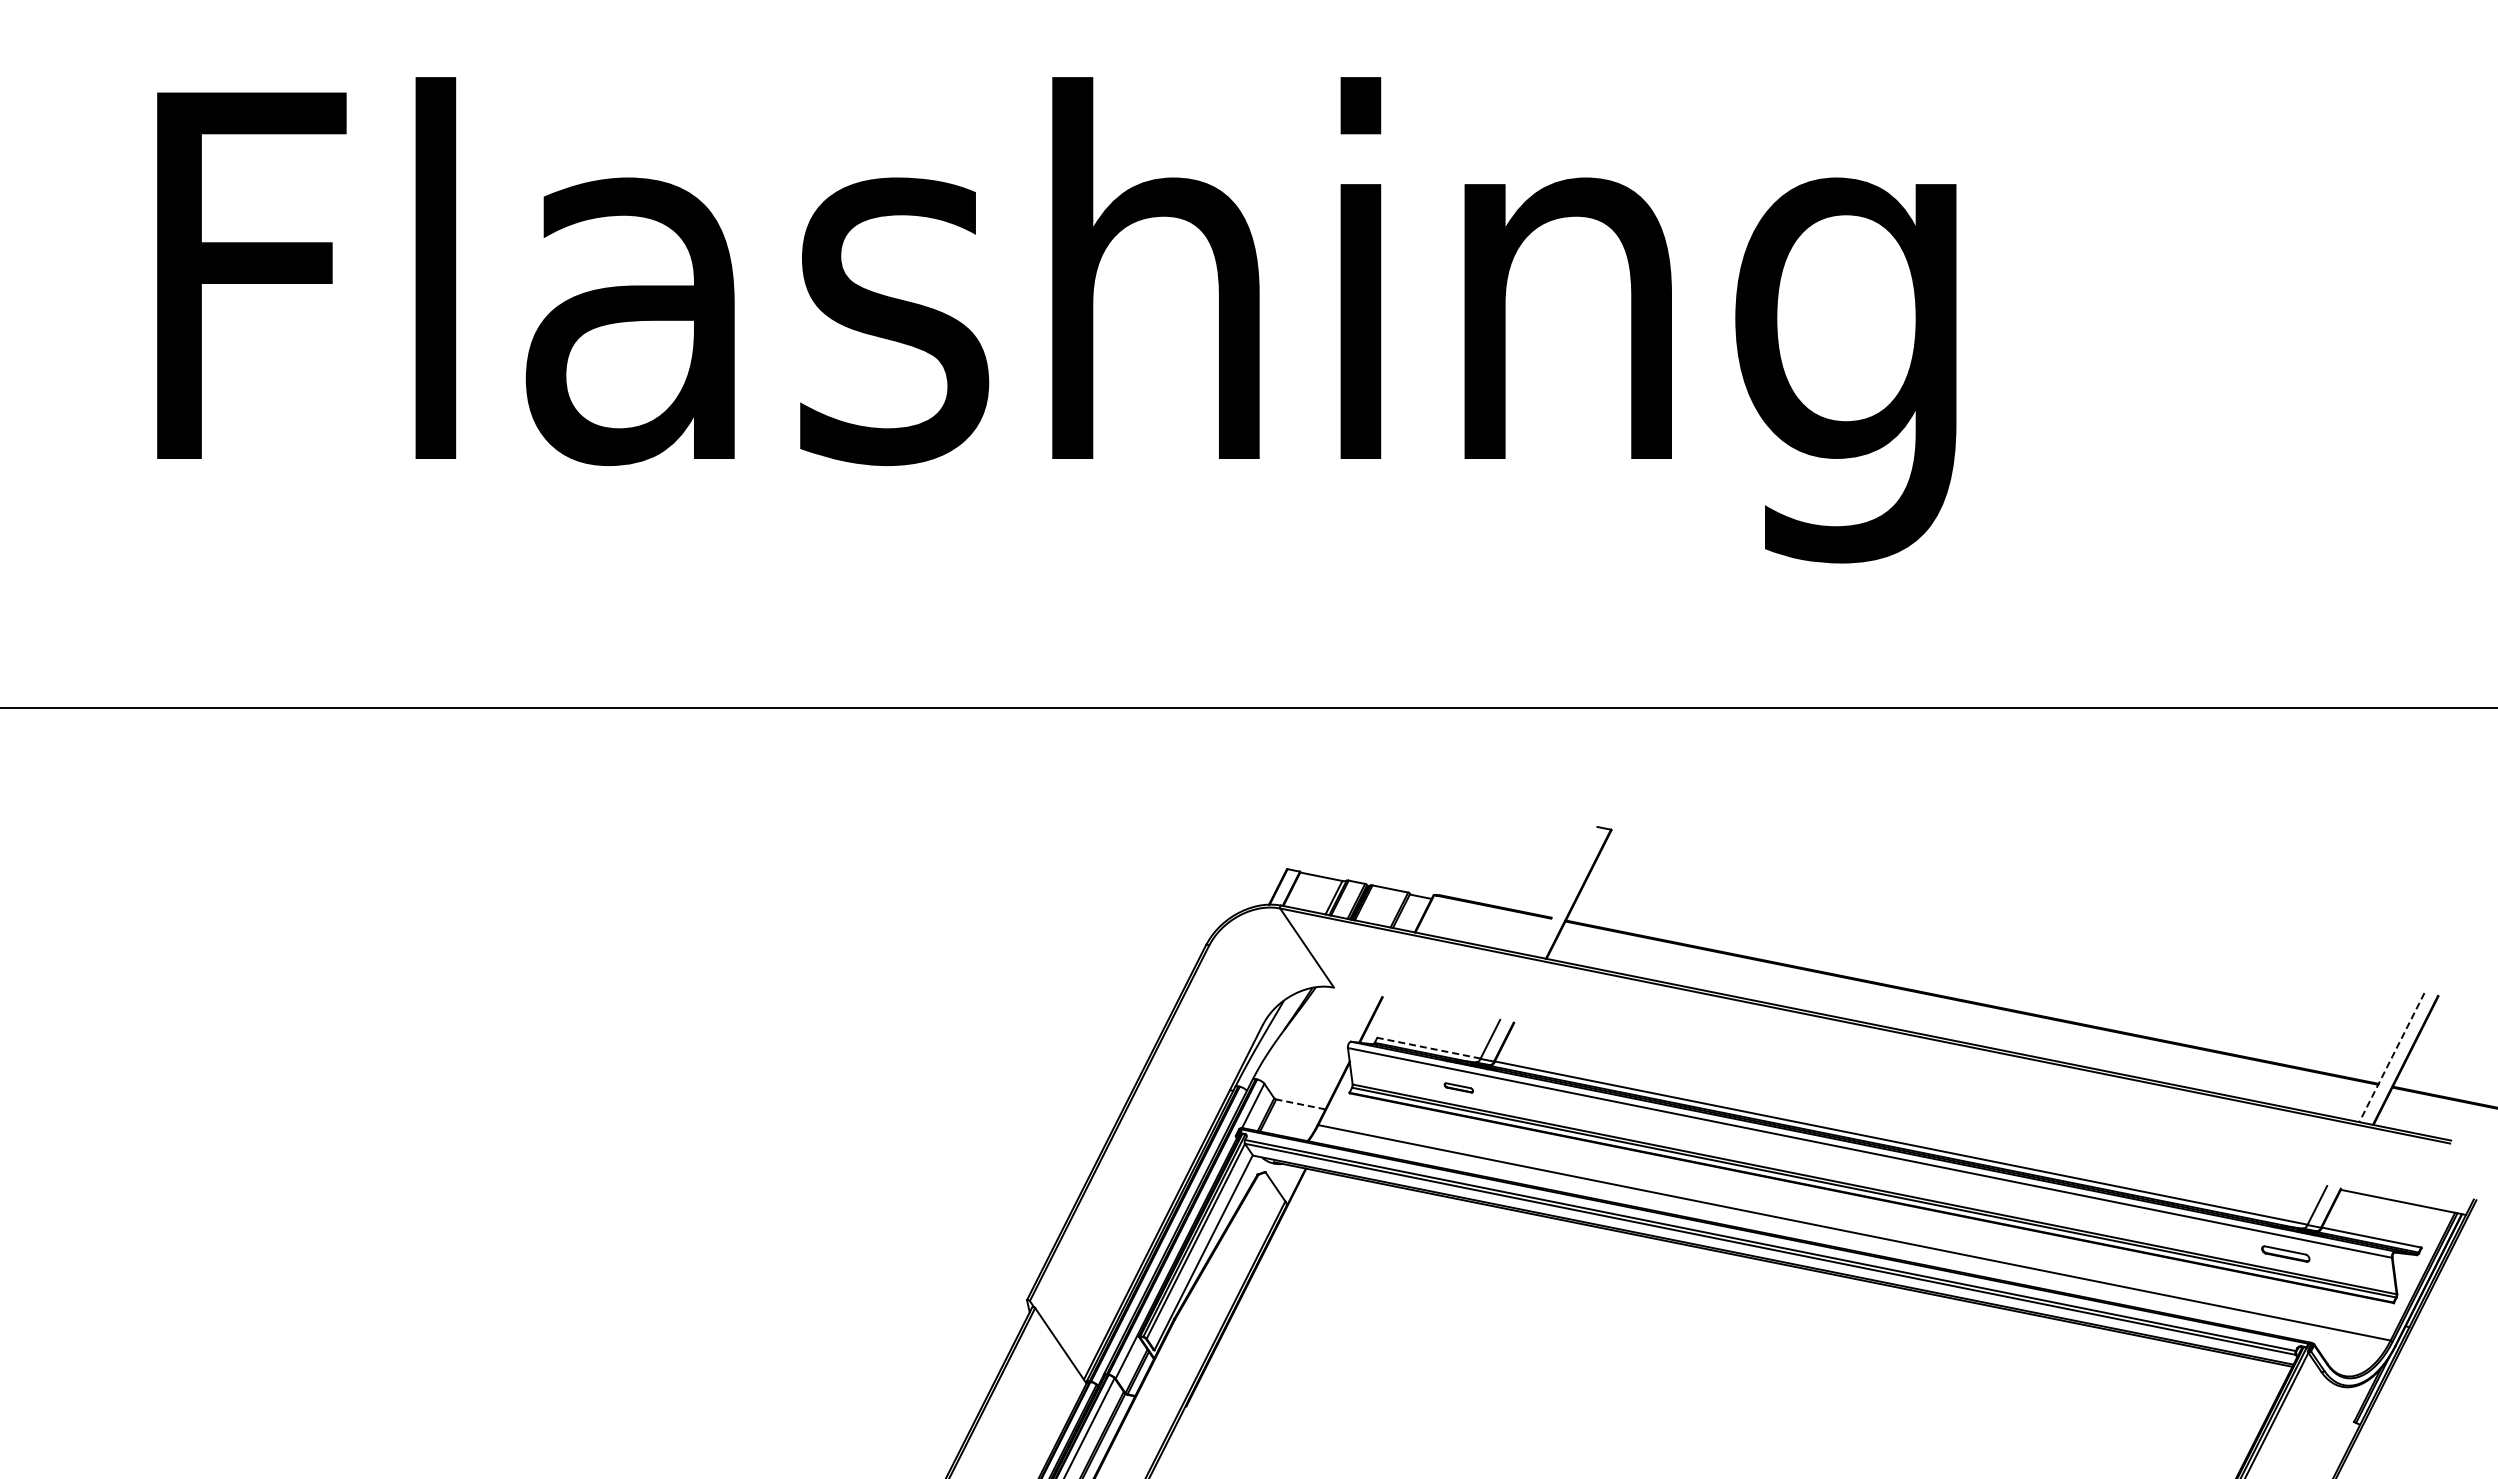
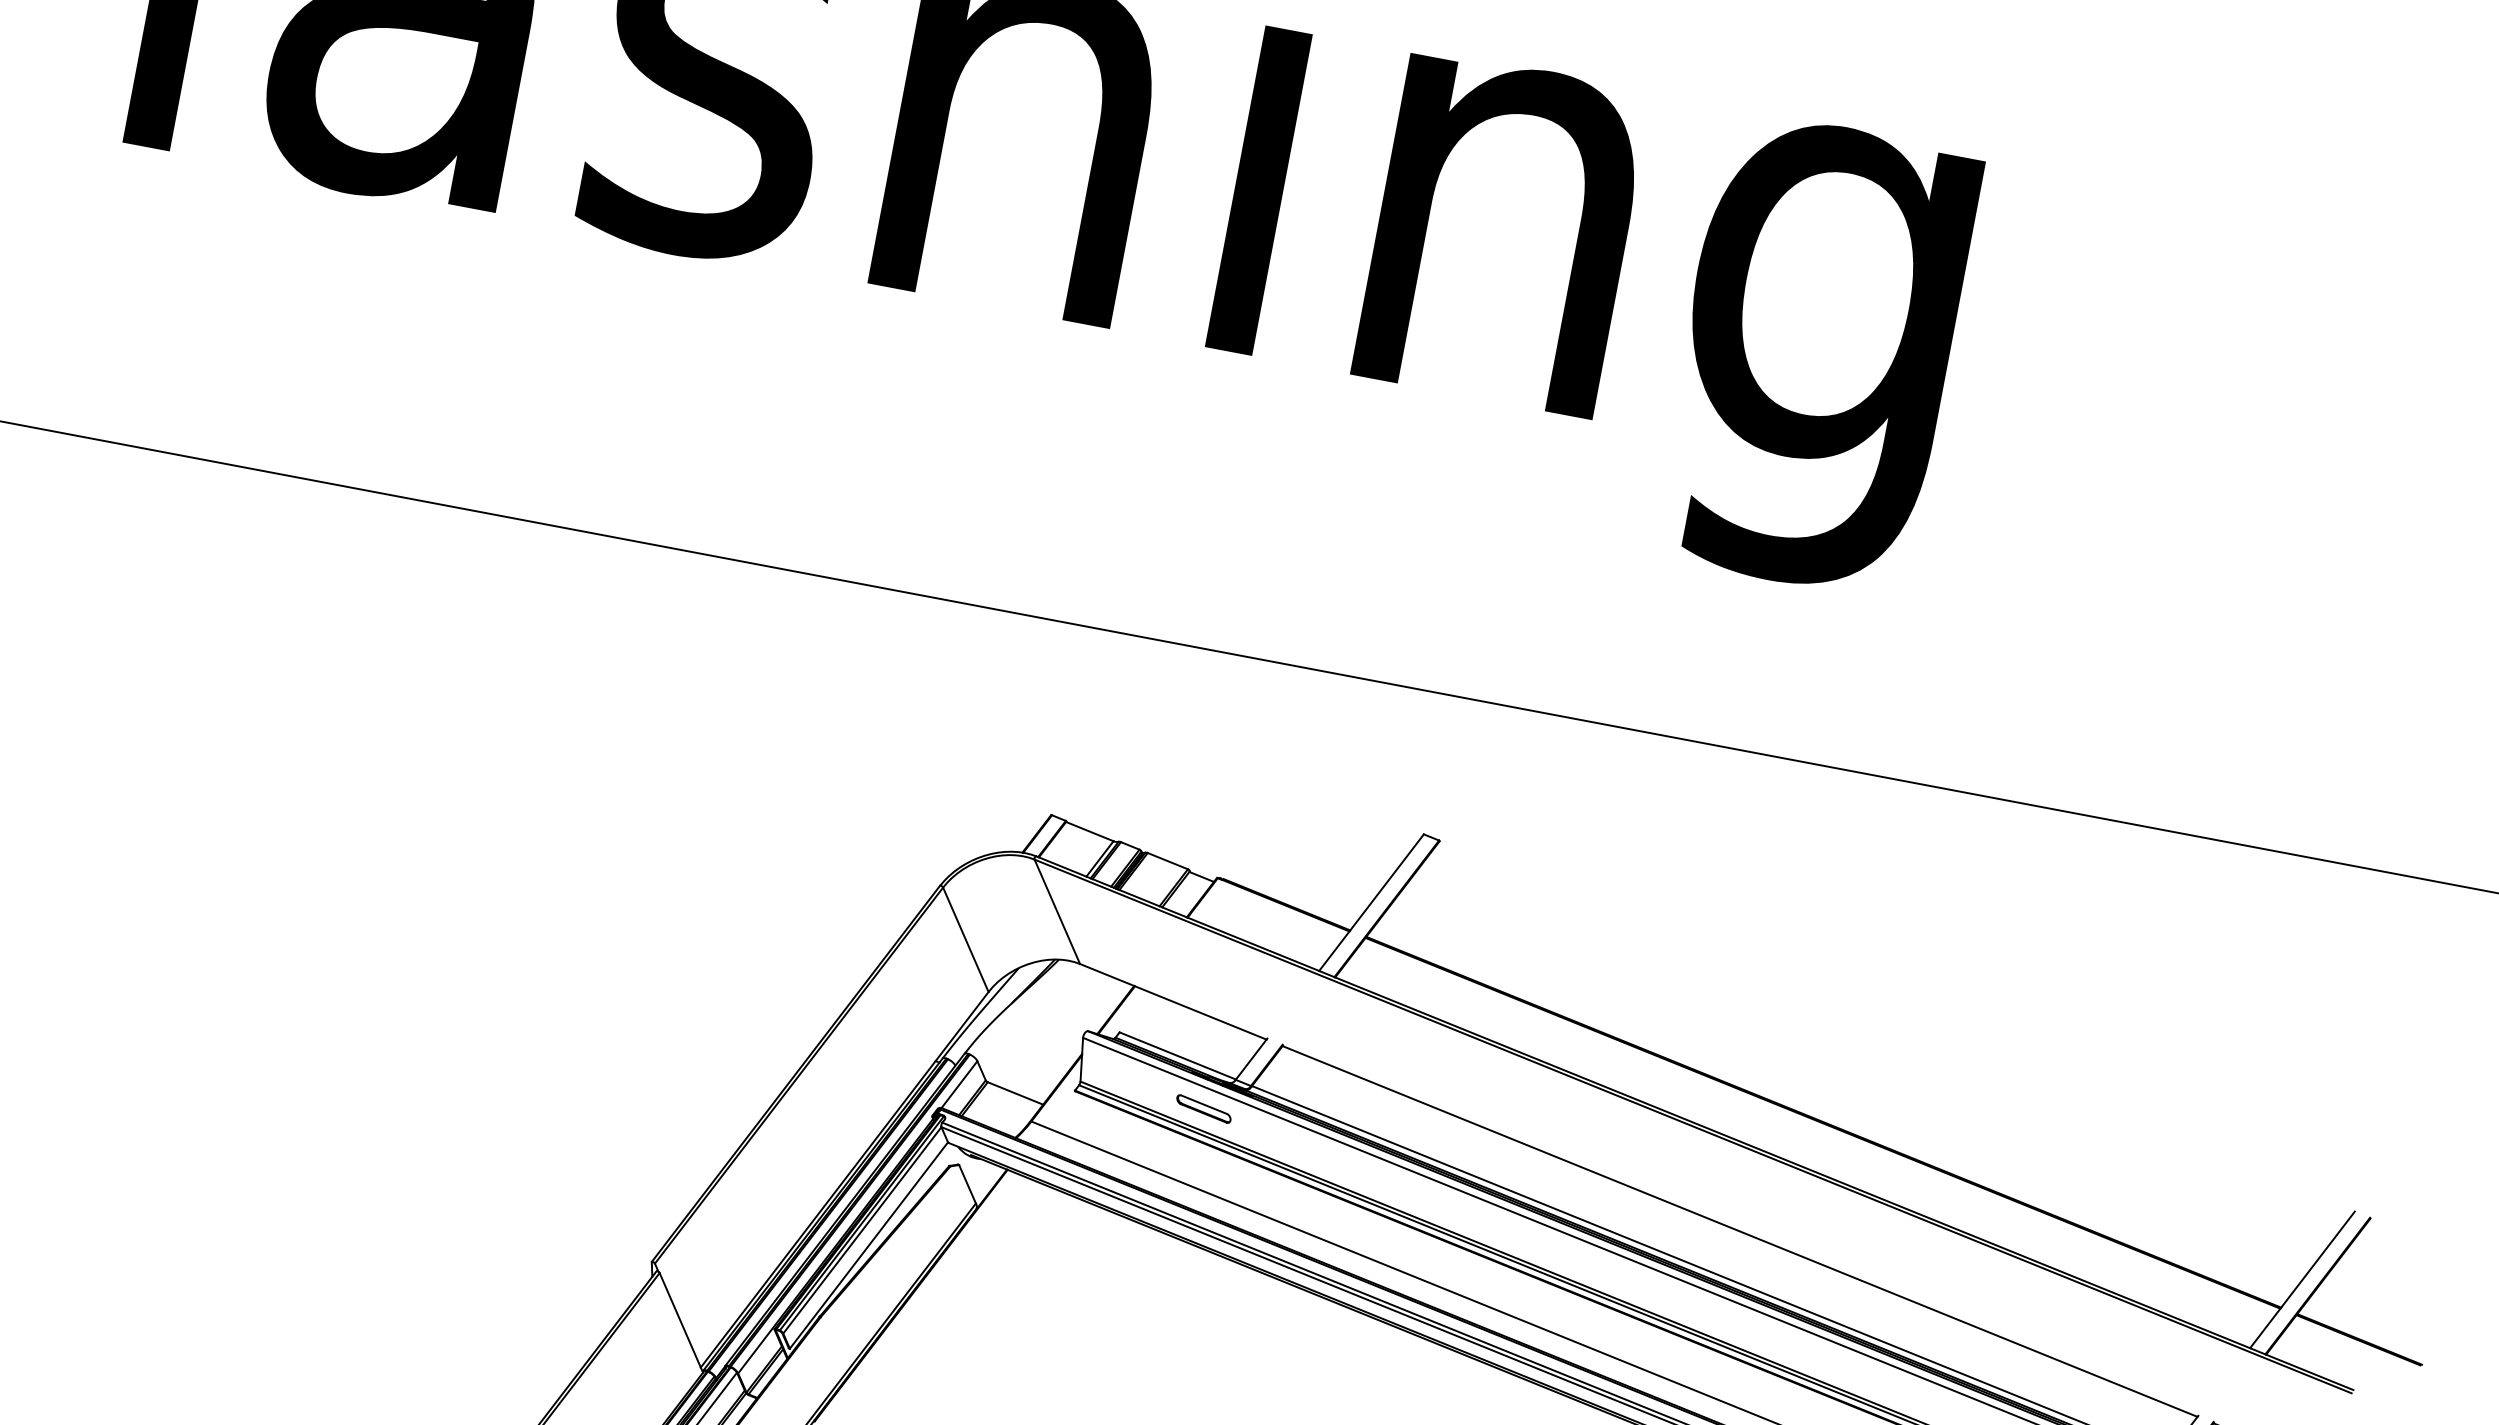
line: (1564, 891) -> (1371, 902), added
line: (1235, 984) -> (965, 938), added
line: (1416, 1003) -> (1173, 1000), added
line: (1428, 1048) -> (1177, 1056), dashed -> solid
line: (2391, 1058) -> (2301, 1280), dashed -> solid
part: (1458, 1087) -> (1203, 1108), size x1.67
line: (1300, 1104) -> (1015, 1093), dashed -> solid
line: (1919, 1105) -> (1739, 1231), added

